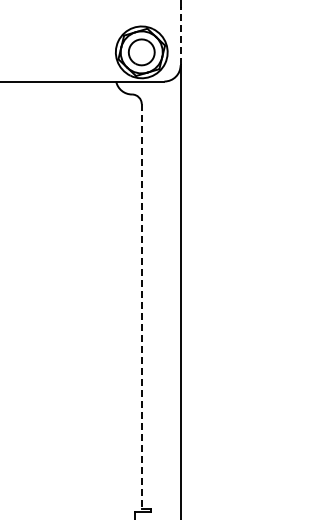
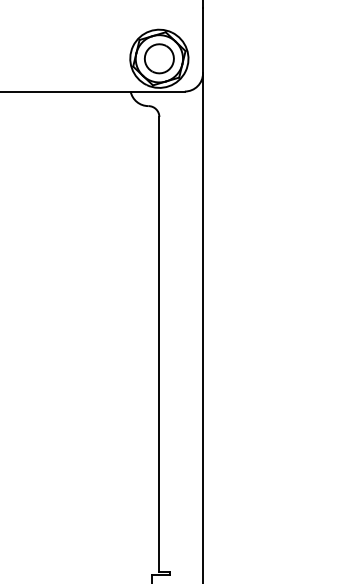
line: (180, 35) -> (202, 39), dashed -> solid
line: (141, 307) -> (159, 345), dashed -> solid

